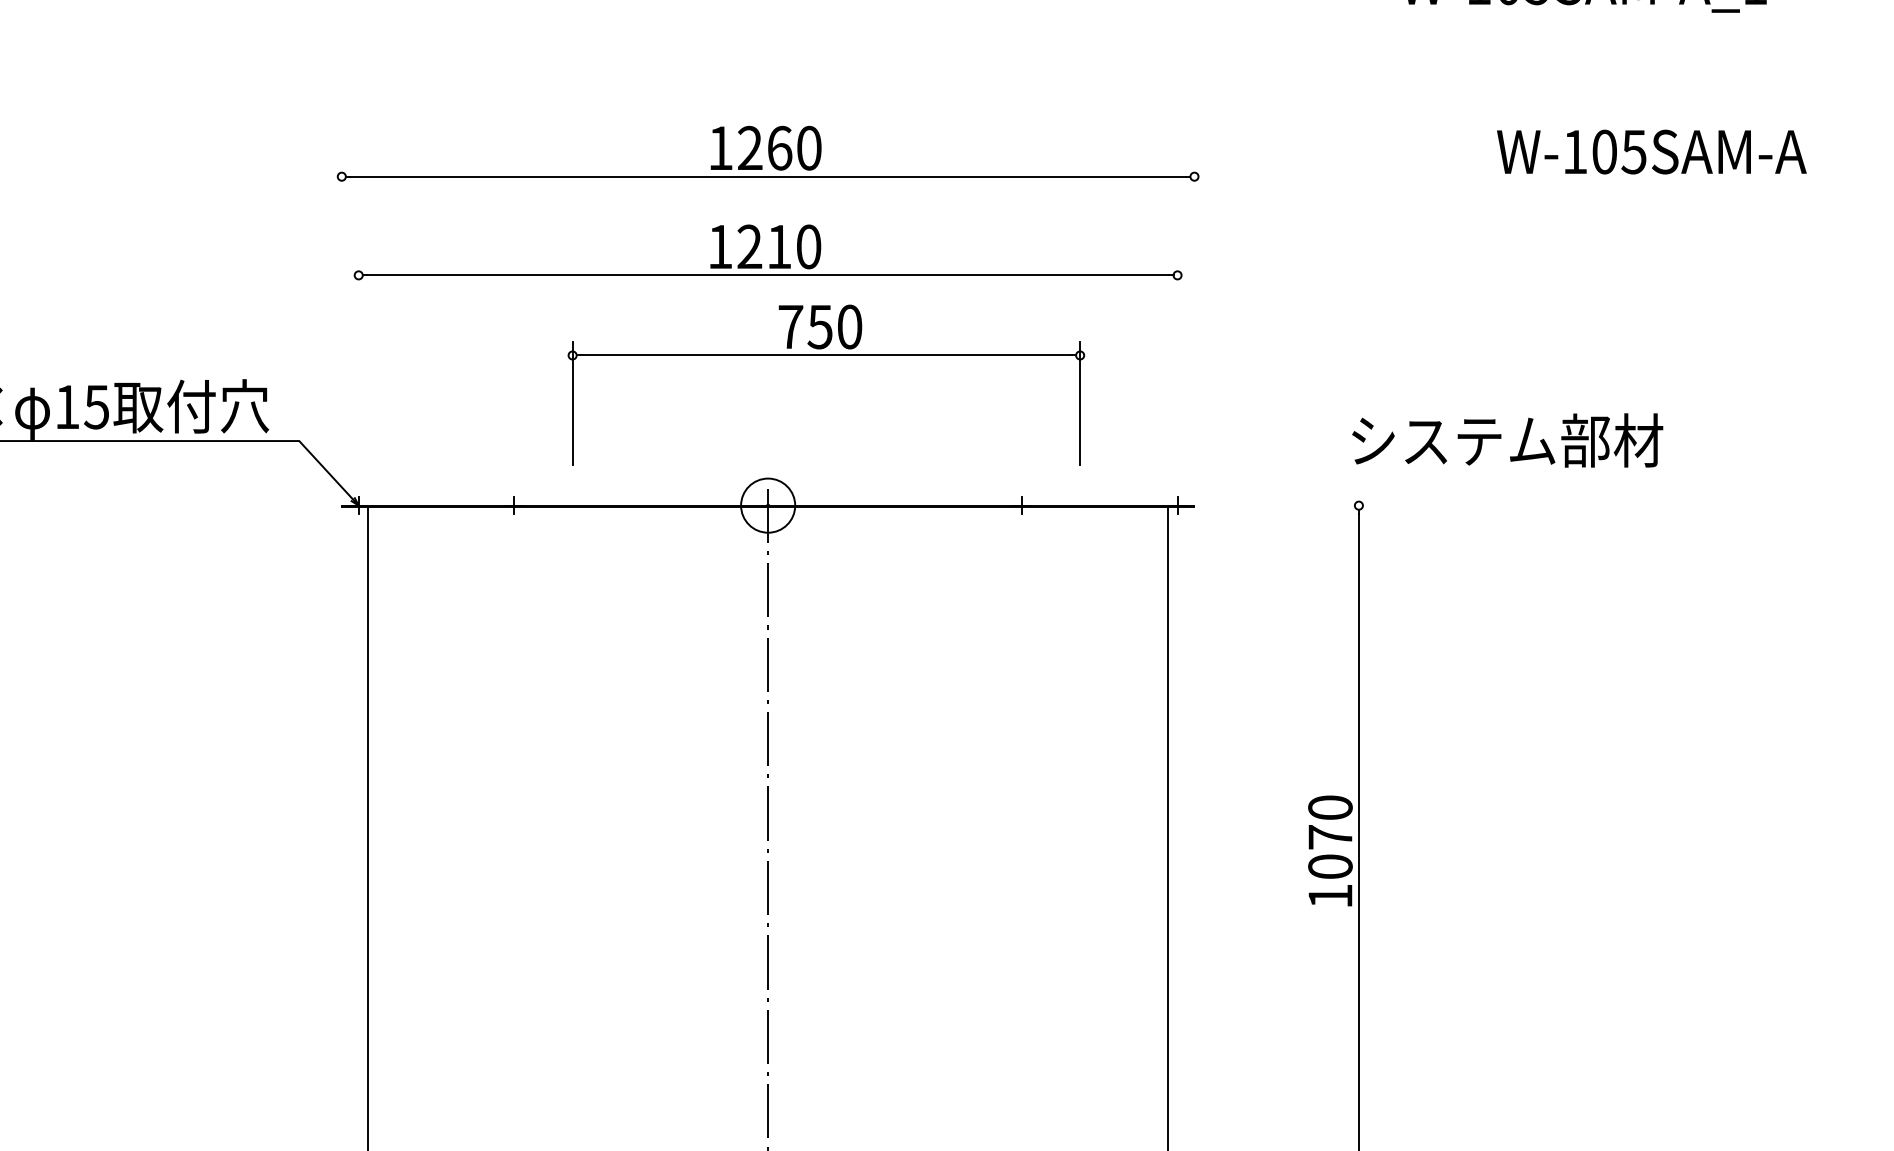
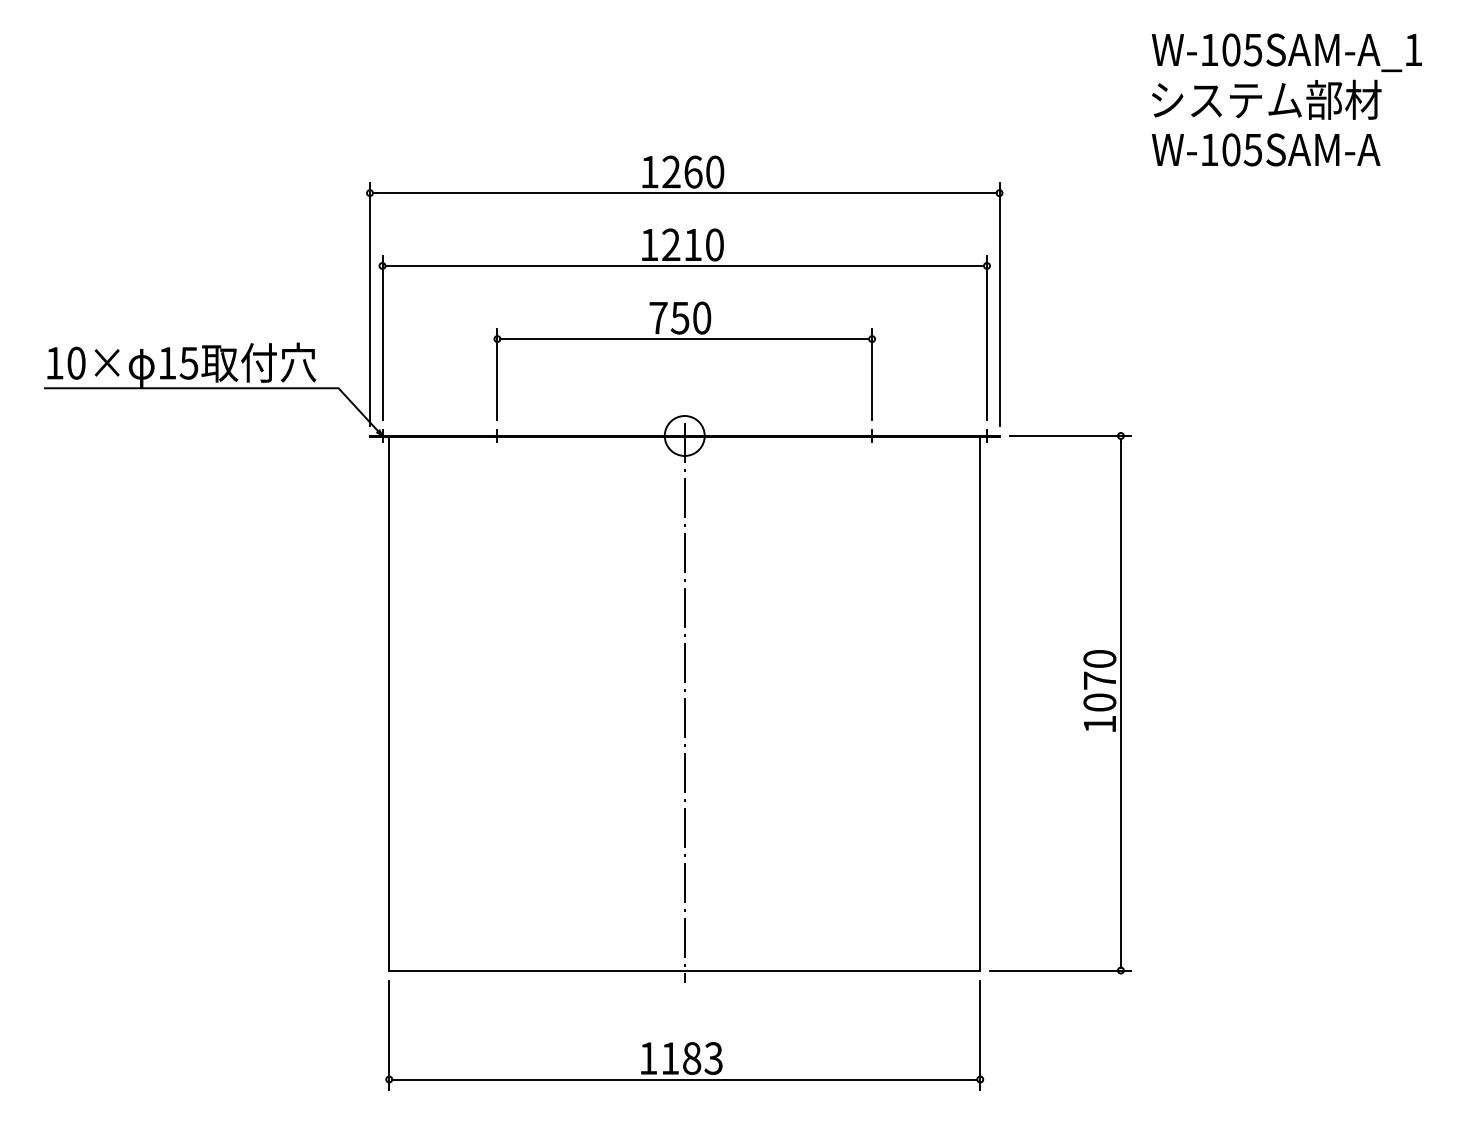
text: (1650, 151) -> (1265, 149), moved
line: (342, 327) -> (370, 304), added
line: (1194, 327) -> (999, 304), added
part: (826, 356) -> (684, 339), moved
line: (358, 372) -> (382, 337), added
line: (1178, 372) -> (987, 337), added
text: (1507, 439) -> (1266, 99), moved
line: (1289, 505) -> (1069, 435), added

